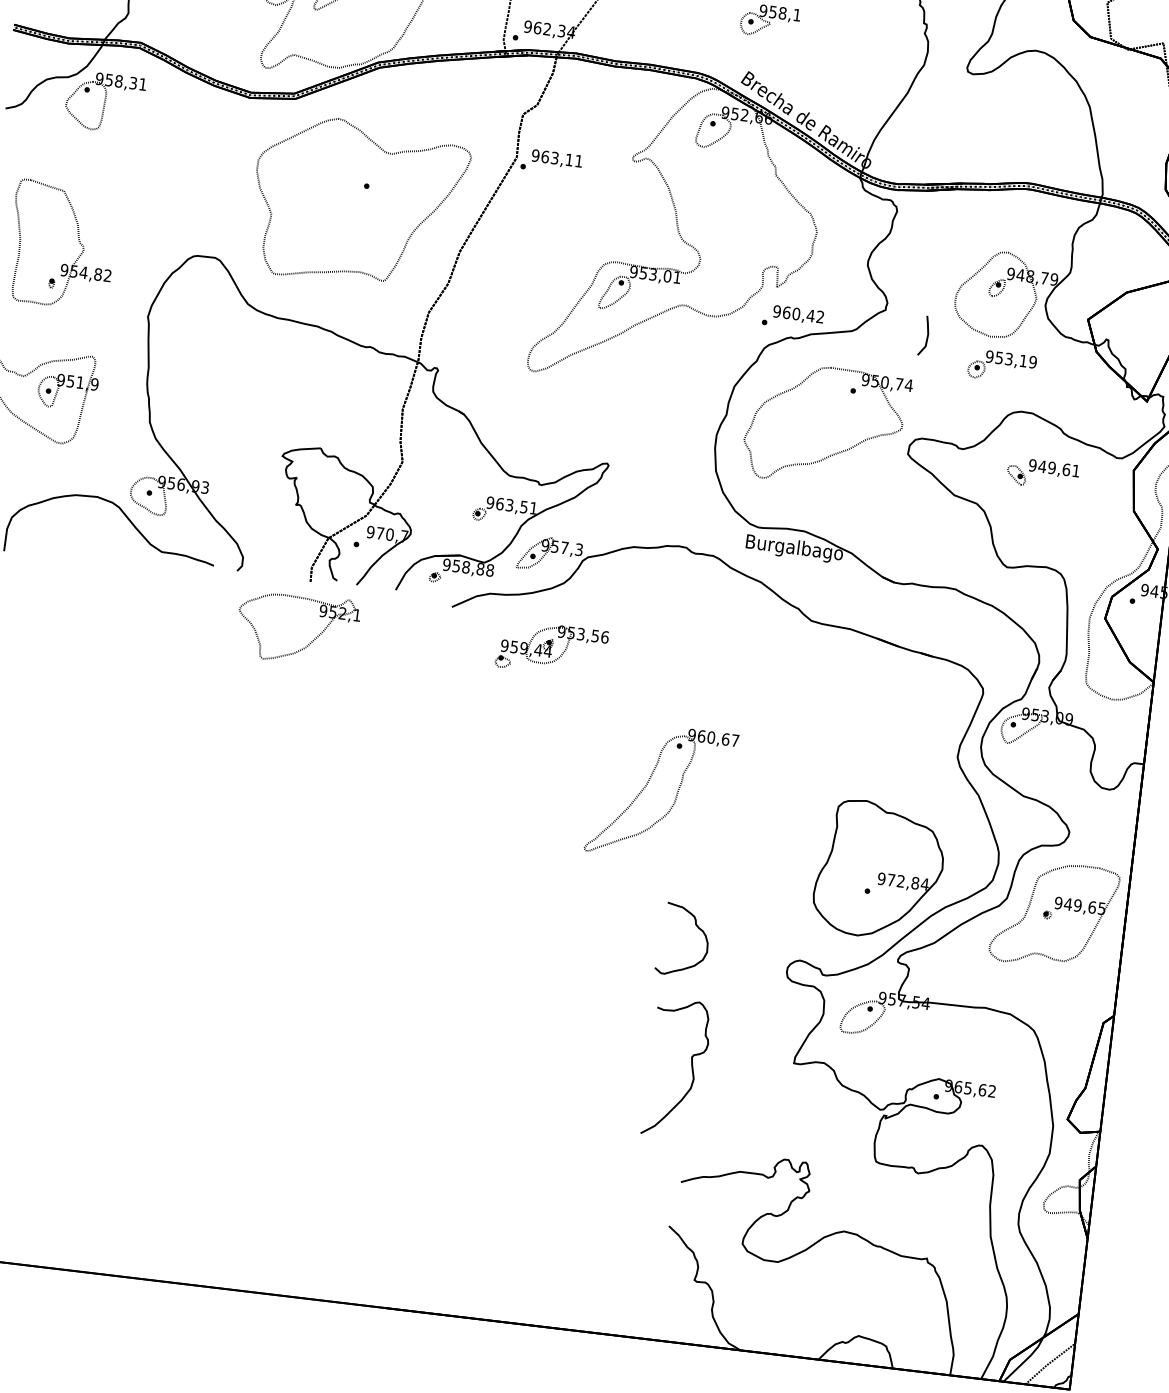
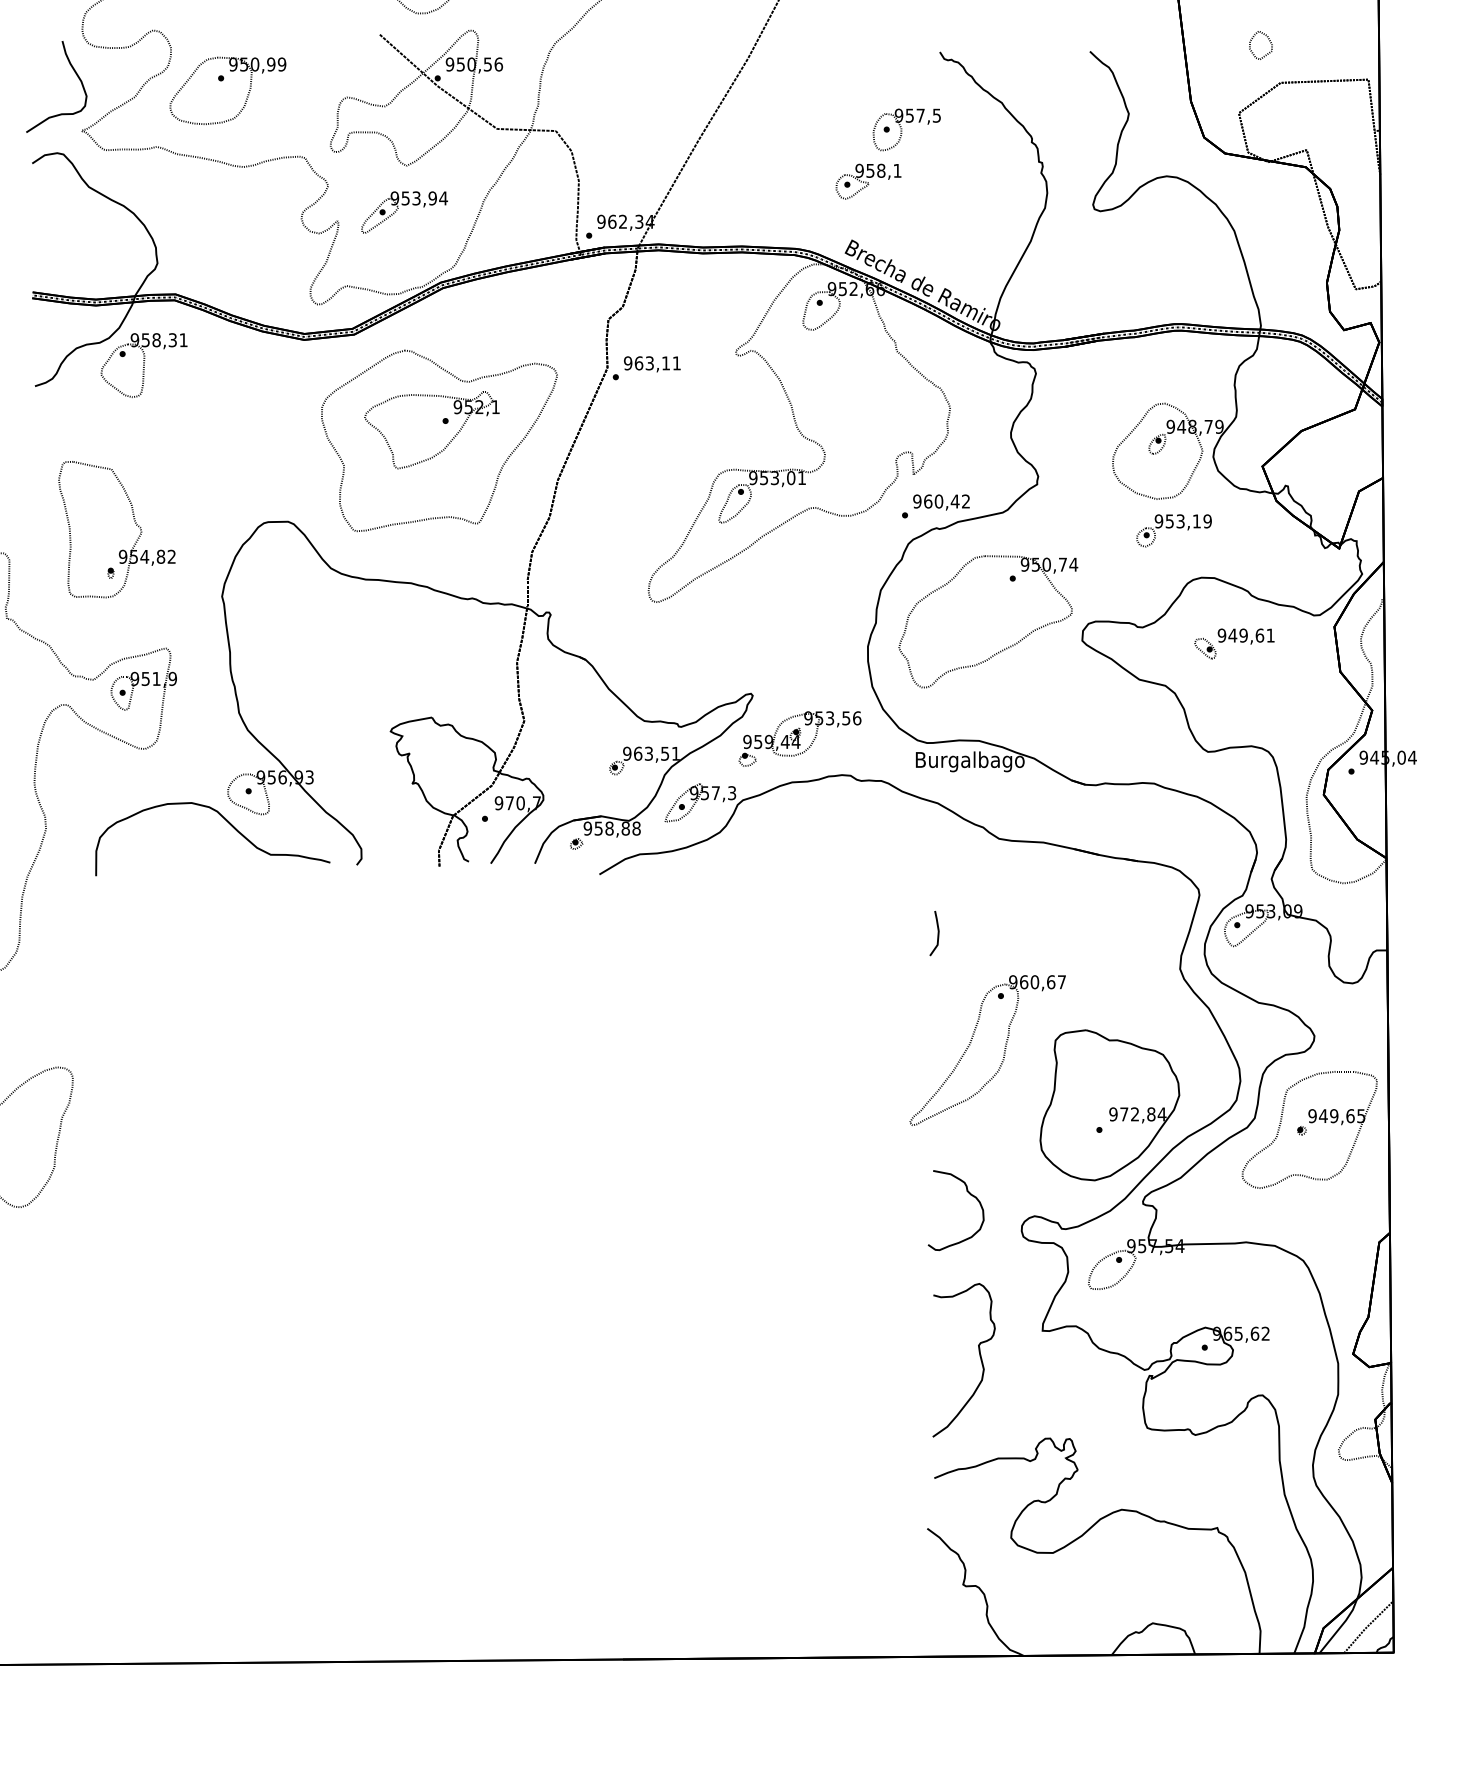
line: (926, 336) -> (937, 933), moved
part: (311, 641) -> (448, 442), moved
part: (551, 648) -> (799, 738), moved
part: (675, 798) -> (1003, 1054), moved
curve: (698, 928) -> (970, 1195), moved
curve: (691, 1067) -> (979, 1356), moved

